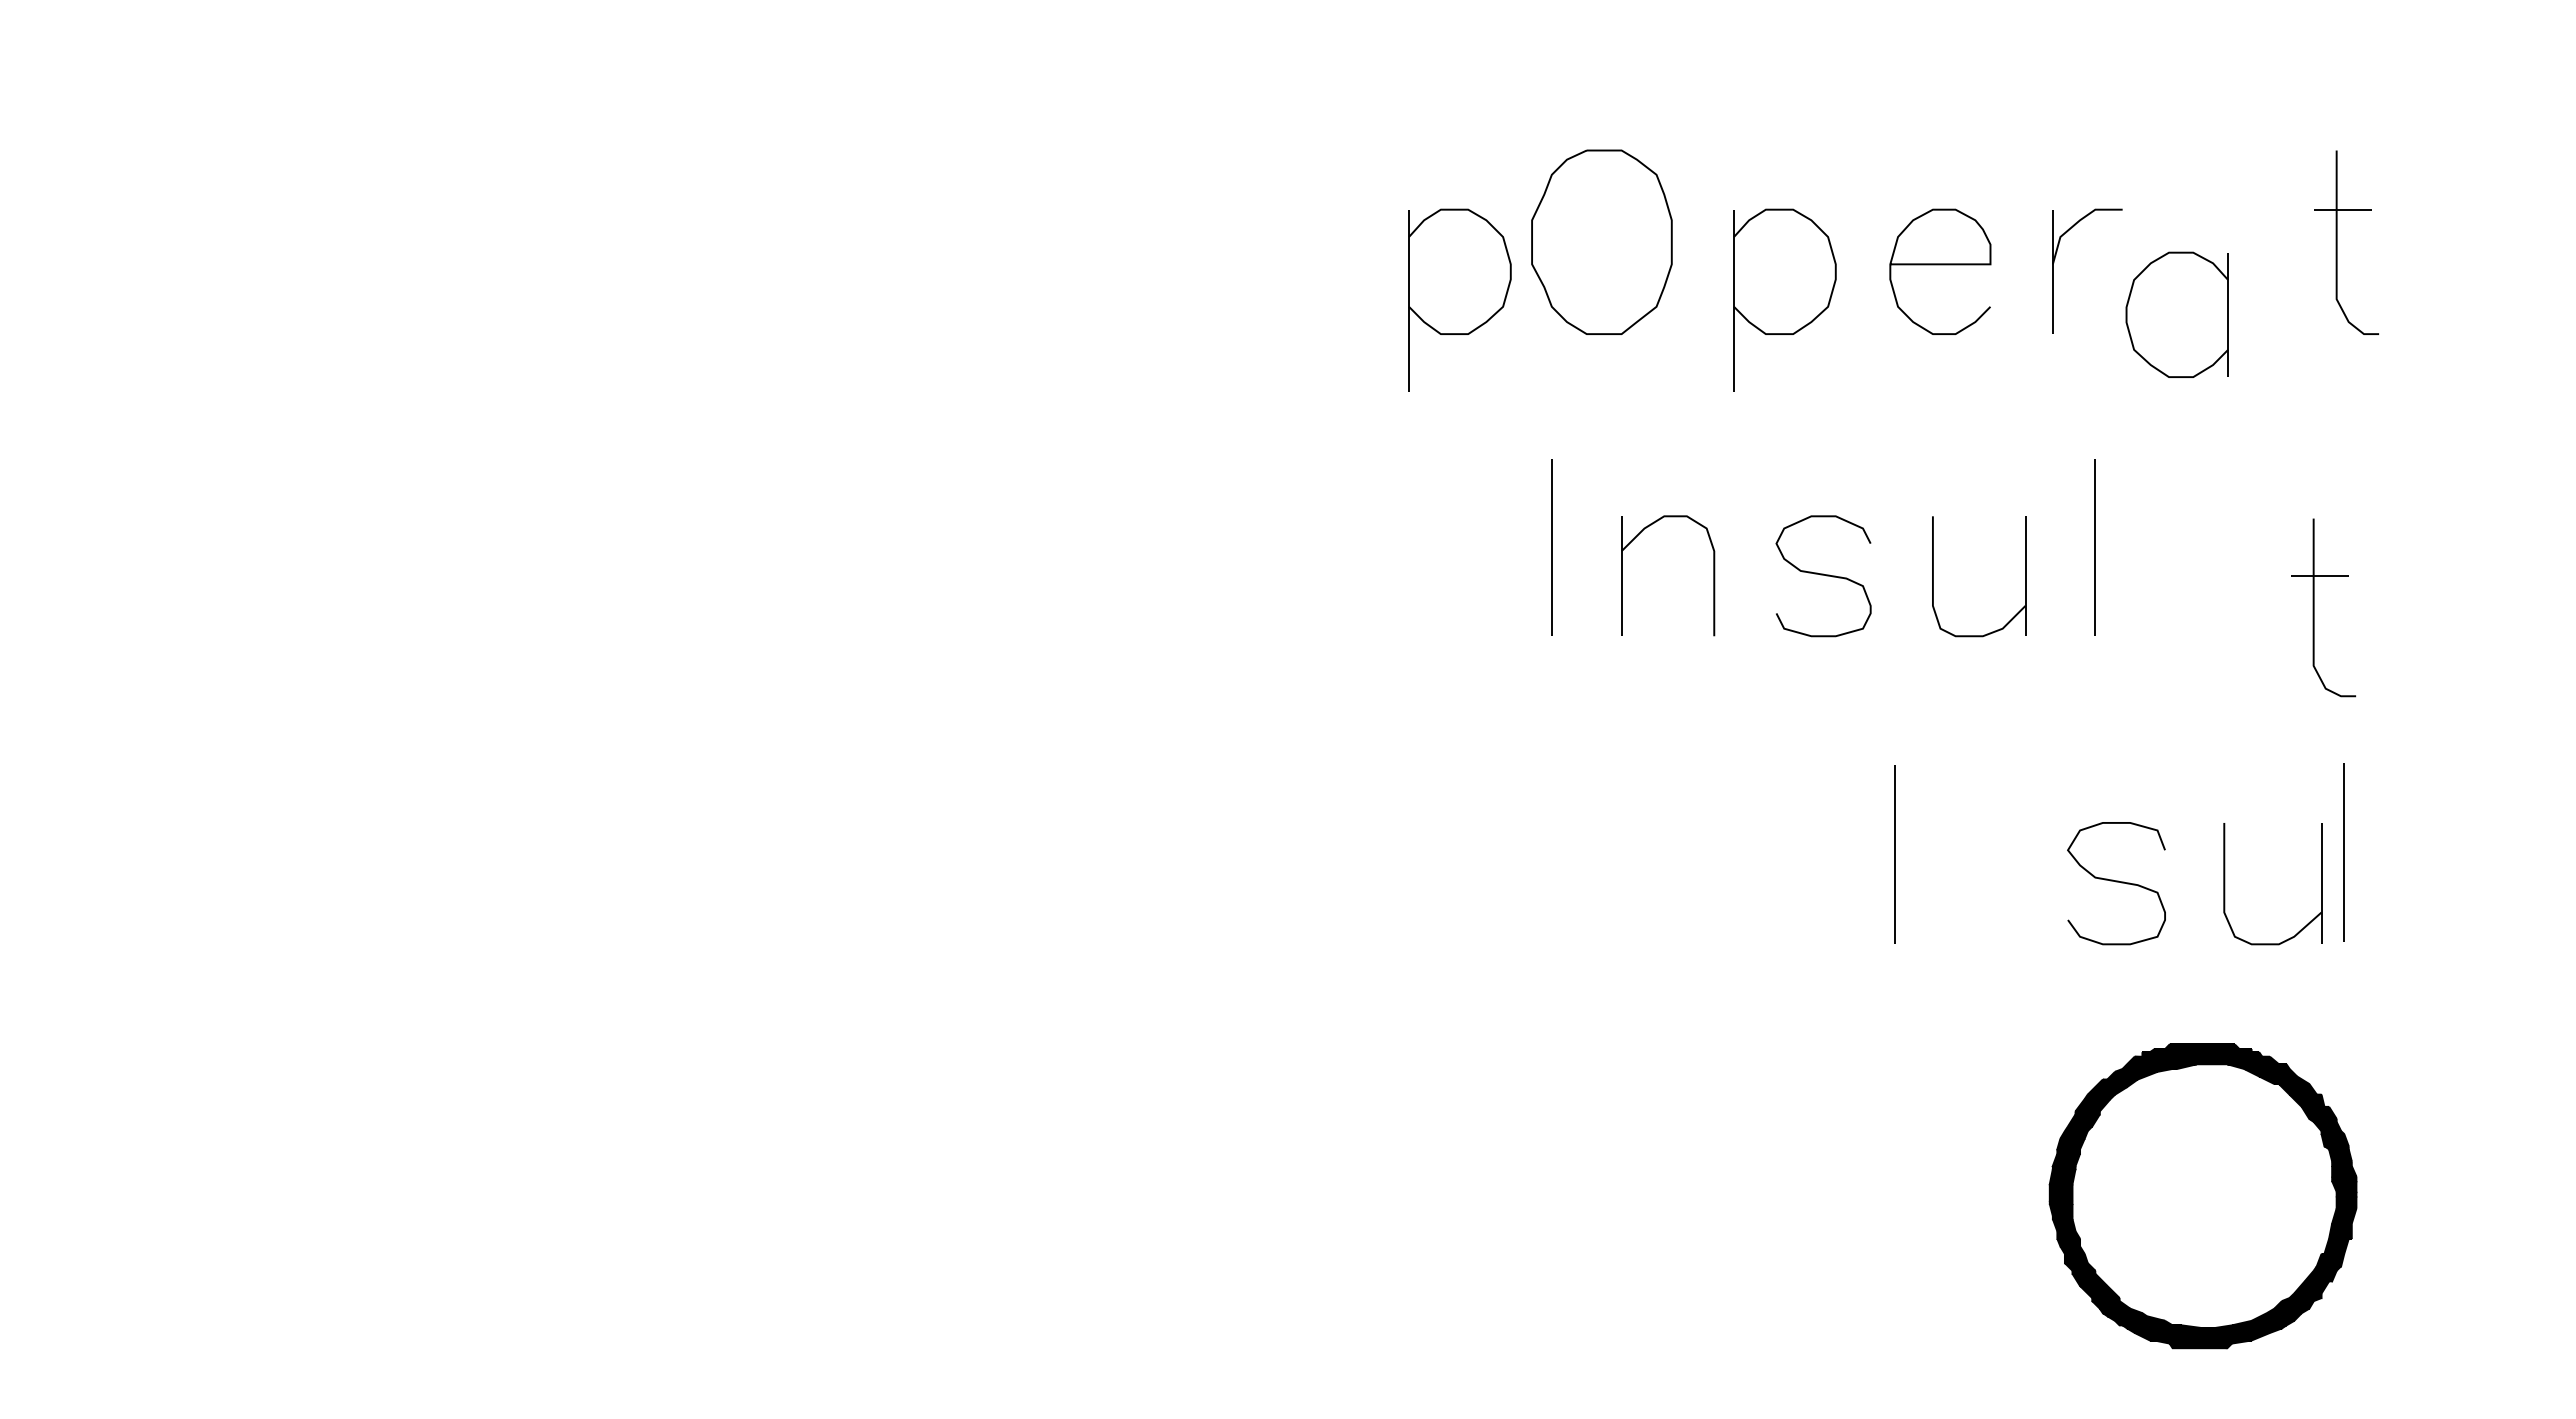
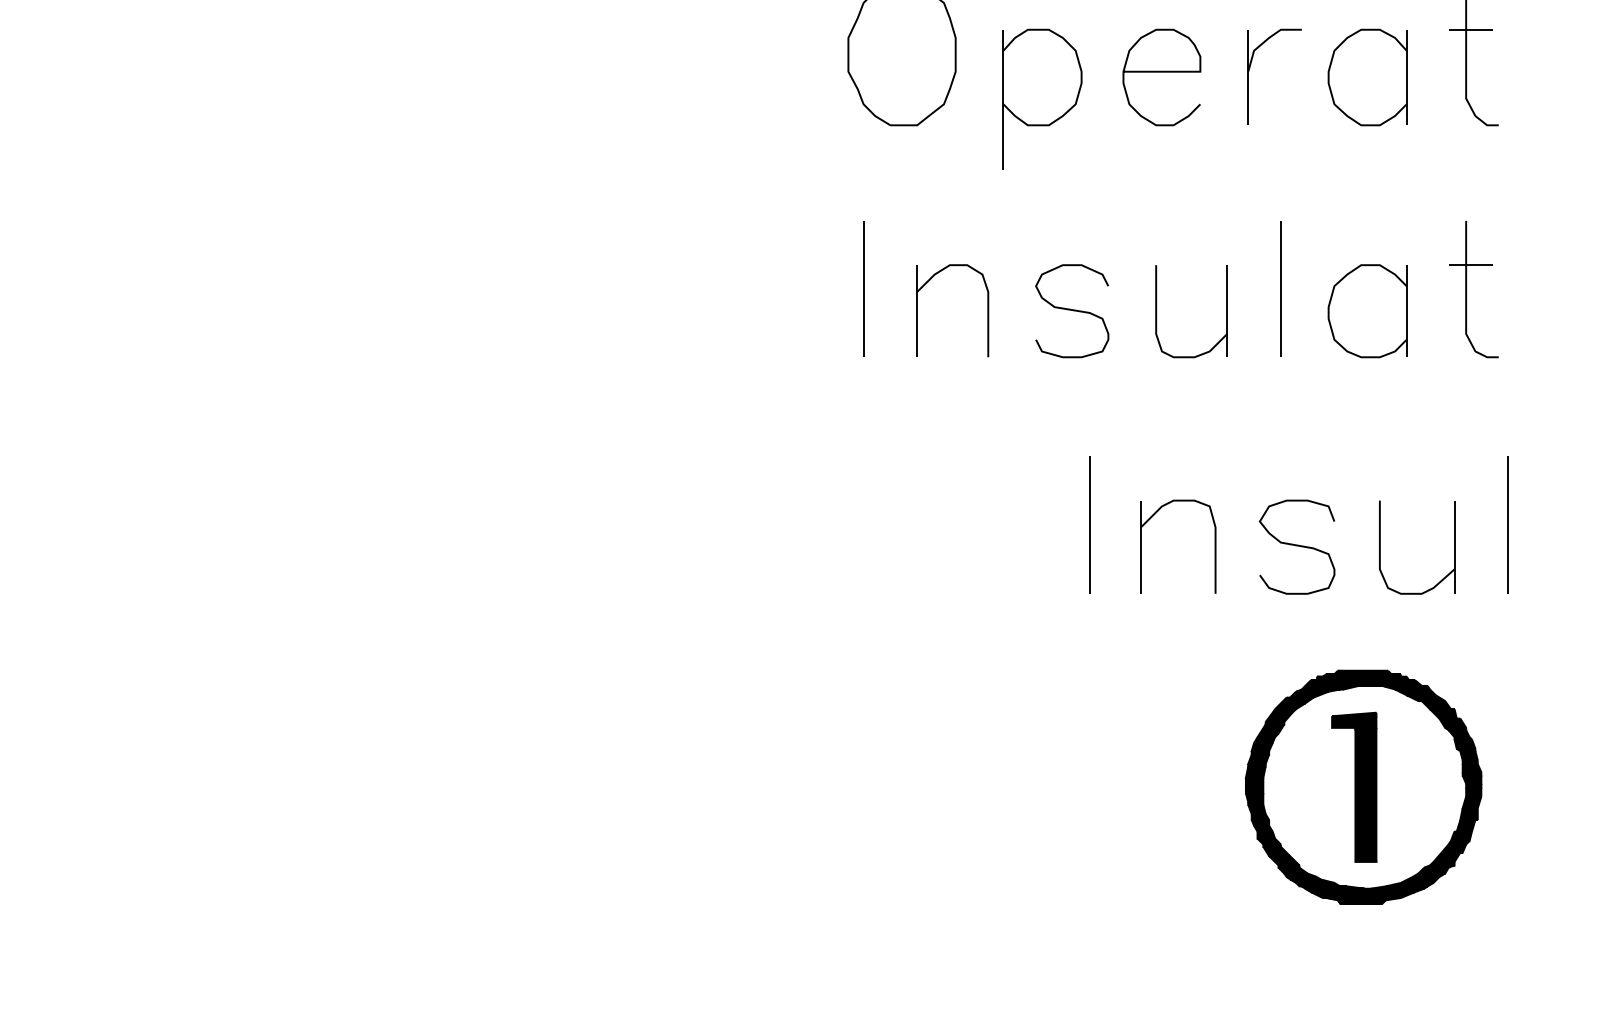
part: (1459, 299) -> (792, 98), removed
part: (2176, 314) -> (1366, 77), moved
part: (2207, 576) -> (1366, 311), added
part: (2314, 607) -> (1466, 289), moved
line: (2343, 852) -> (1507, 524), moved
line: (1894, 854) -> (1089, 524), moved
part: (1913, 883) -> (1141, 547), added
part: (2190, 1196) -> (1353, 787), added

